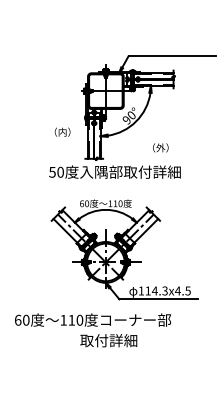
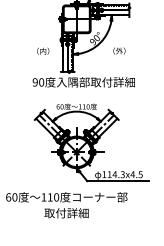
text: (160, 147) -> (119, 50), moved
text: (52, 171) -> (35, 81), 50 -> 90
text: (108, 340) -> (66, 213), moved

